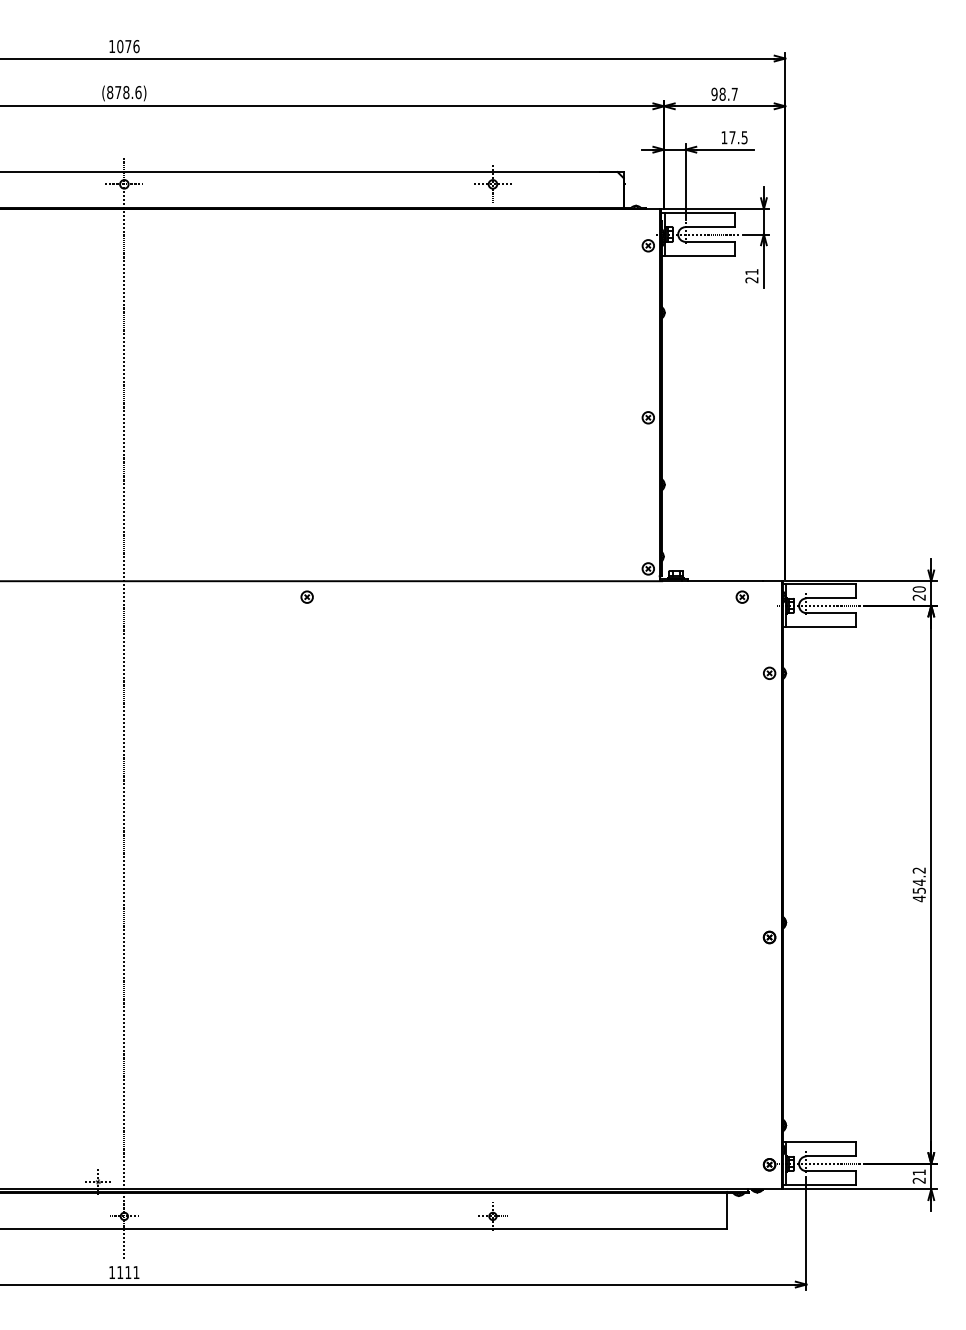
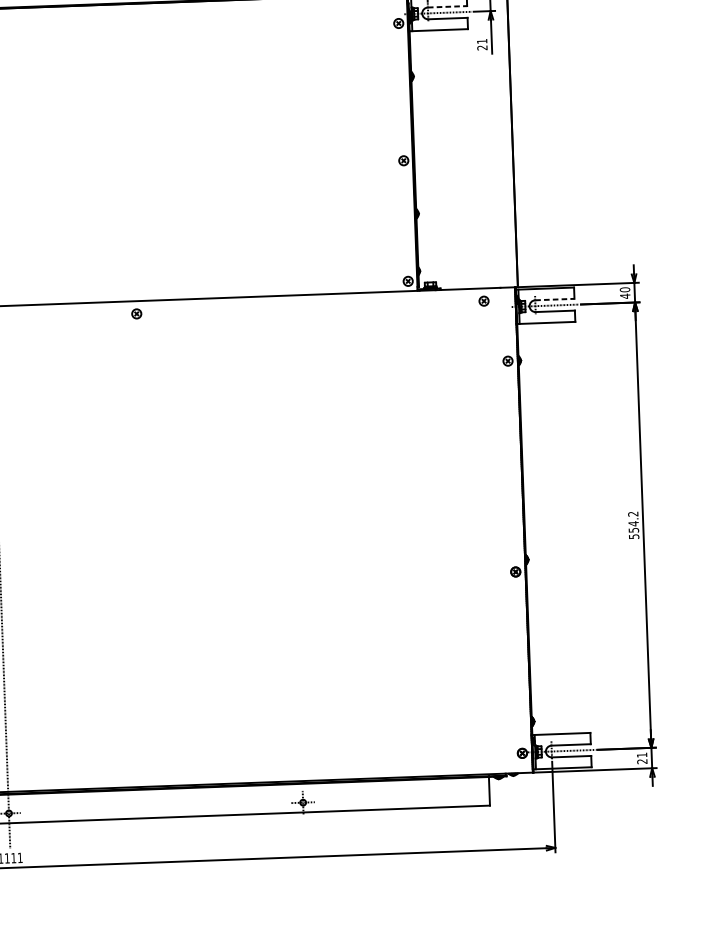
line: (710, 227) -> (447, 7), solid -> dashed
text: (918, 597) -> (624, 296), 20 -> 40
line: (831, 598) -> (555, 299), solid -> dashed
text: (918, 898) -> (633, 536), 454.2 -> 554.2

